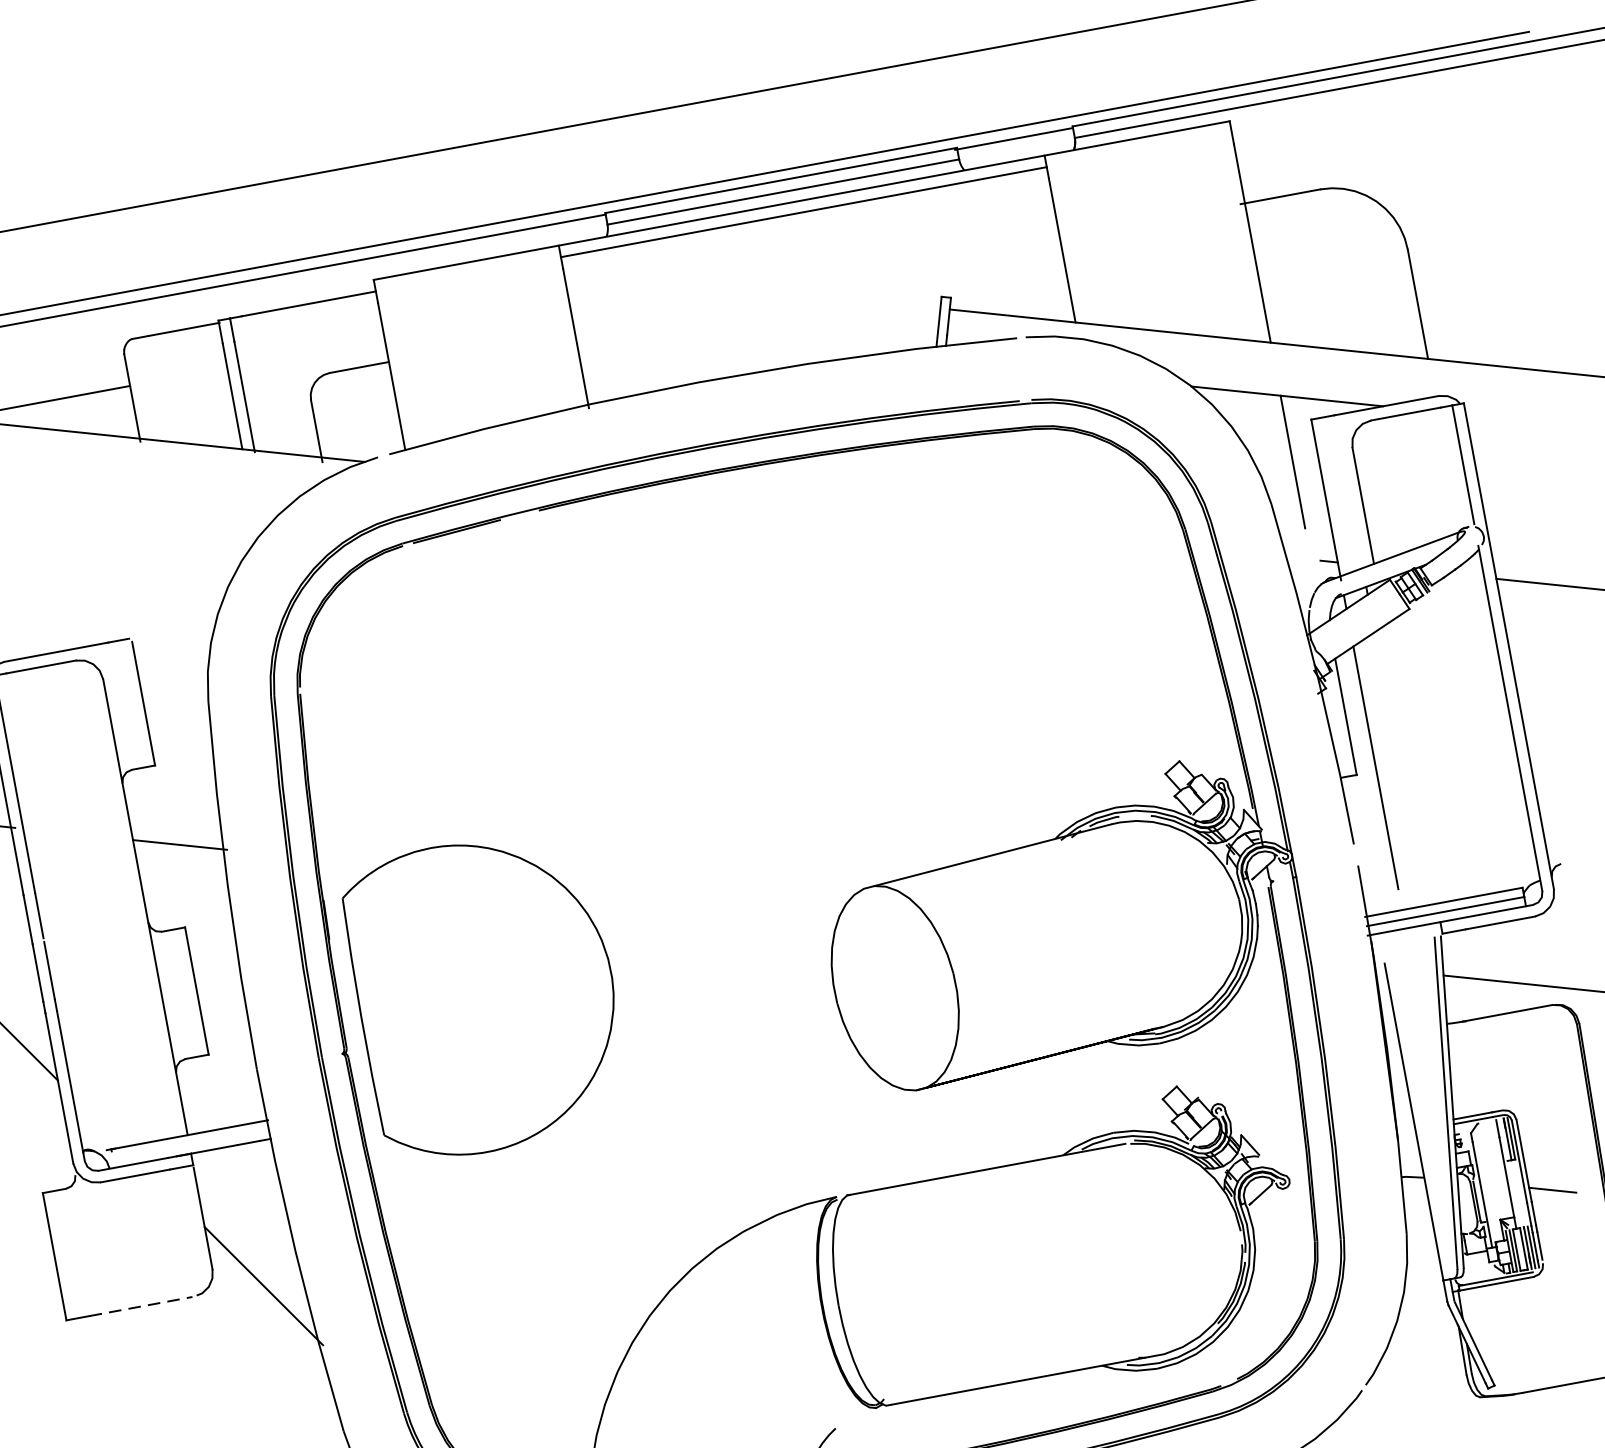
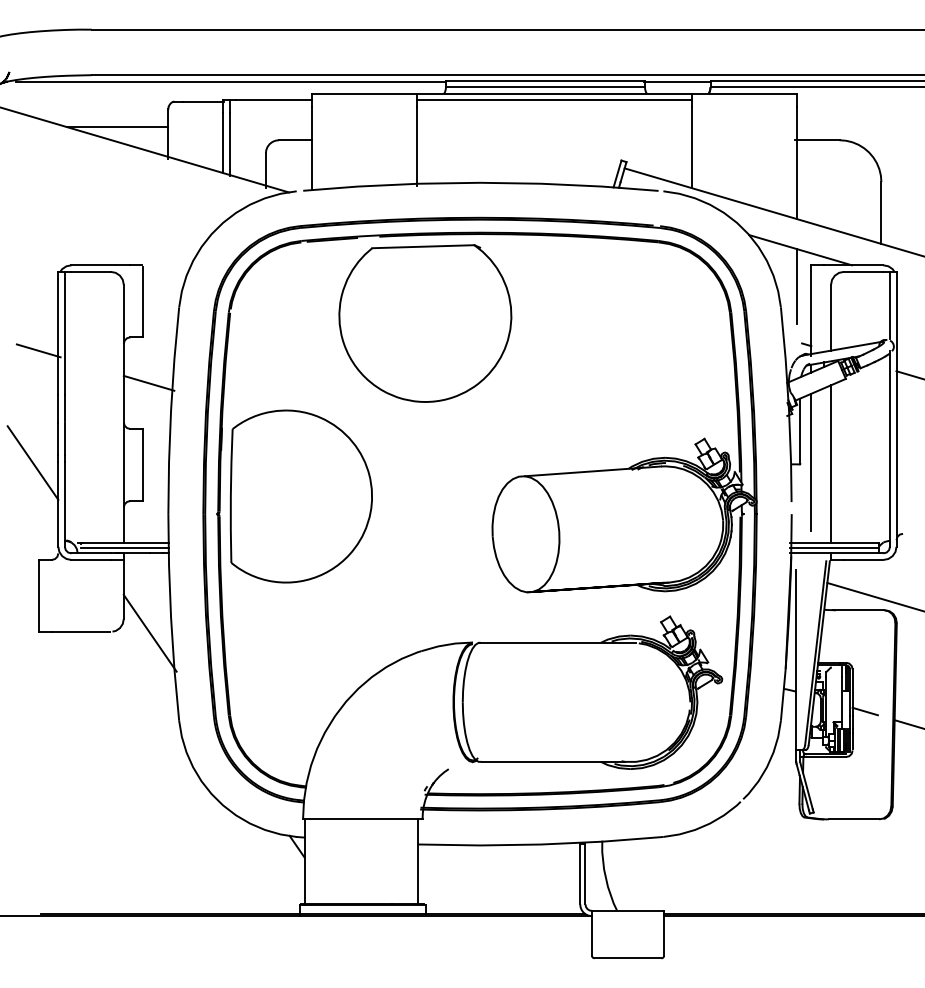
part: (648, 648) -> (425, 323), added
line: (1411, 763) -> (831, 463), added
line: (190, 1144) -> (124, 548), added
line: (141, 1305) -> (81, 631), dashed -> solid

